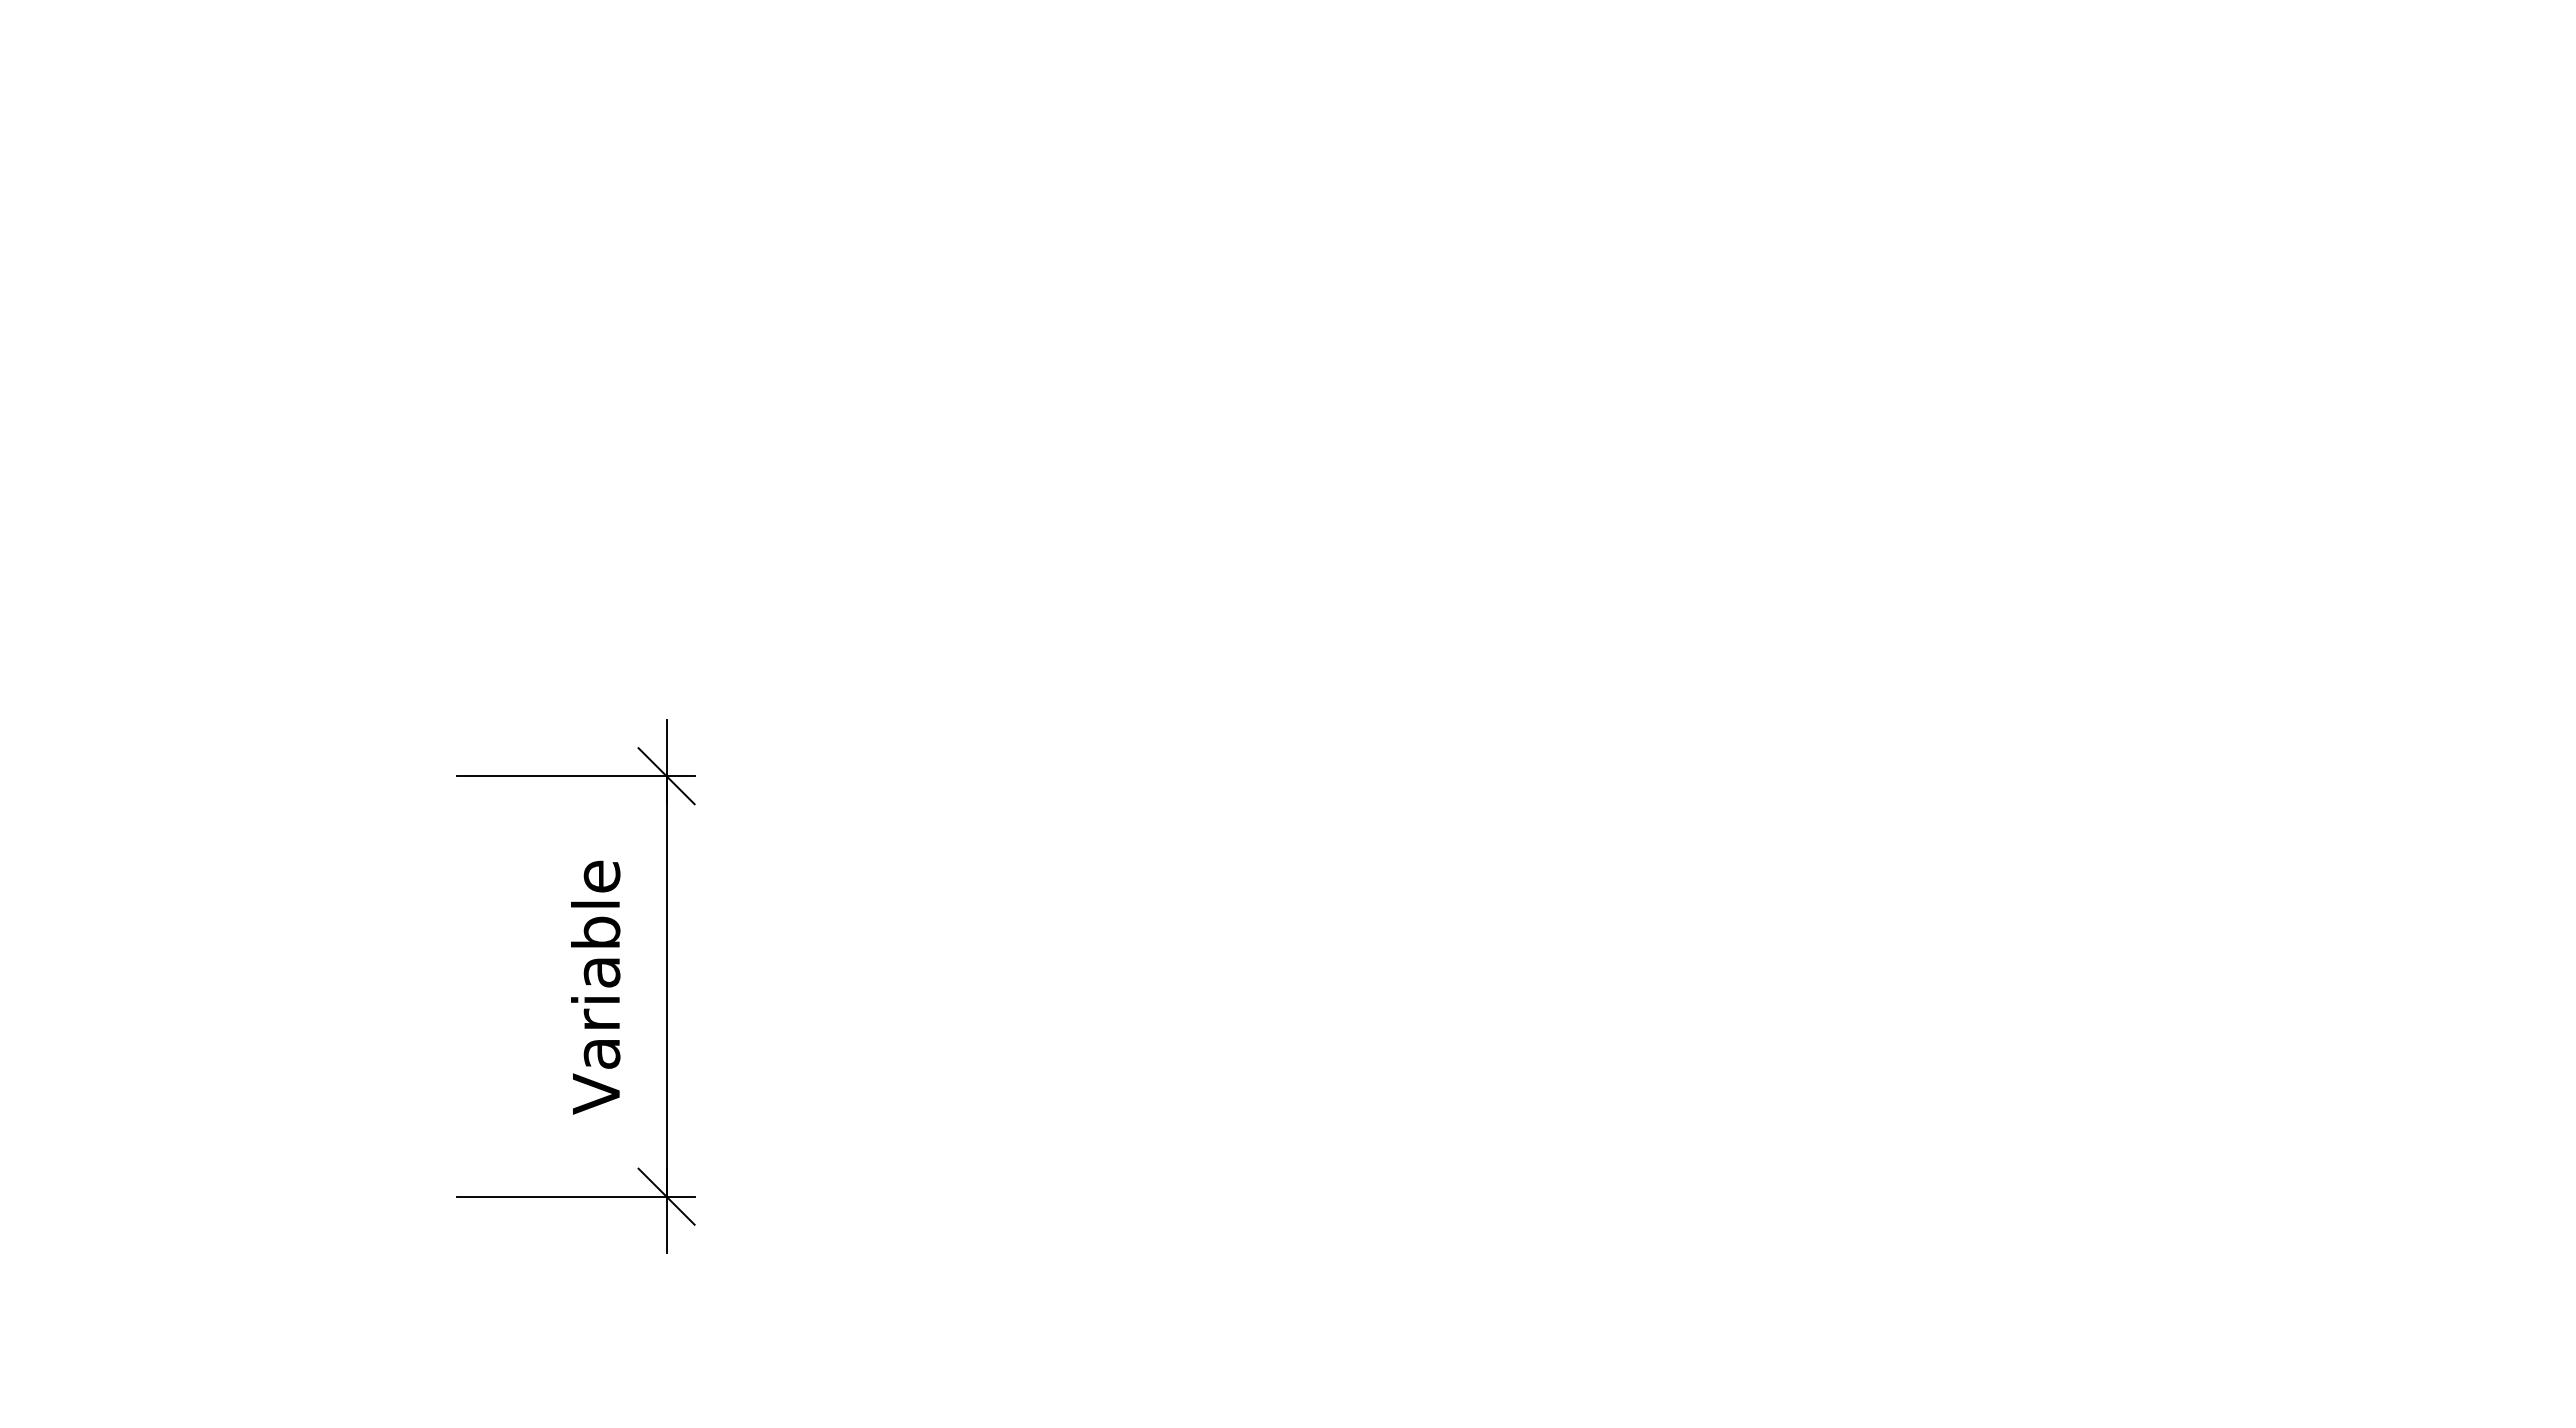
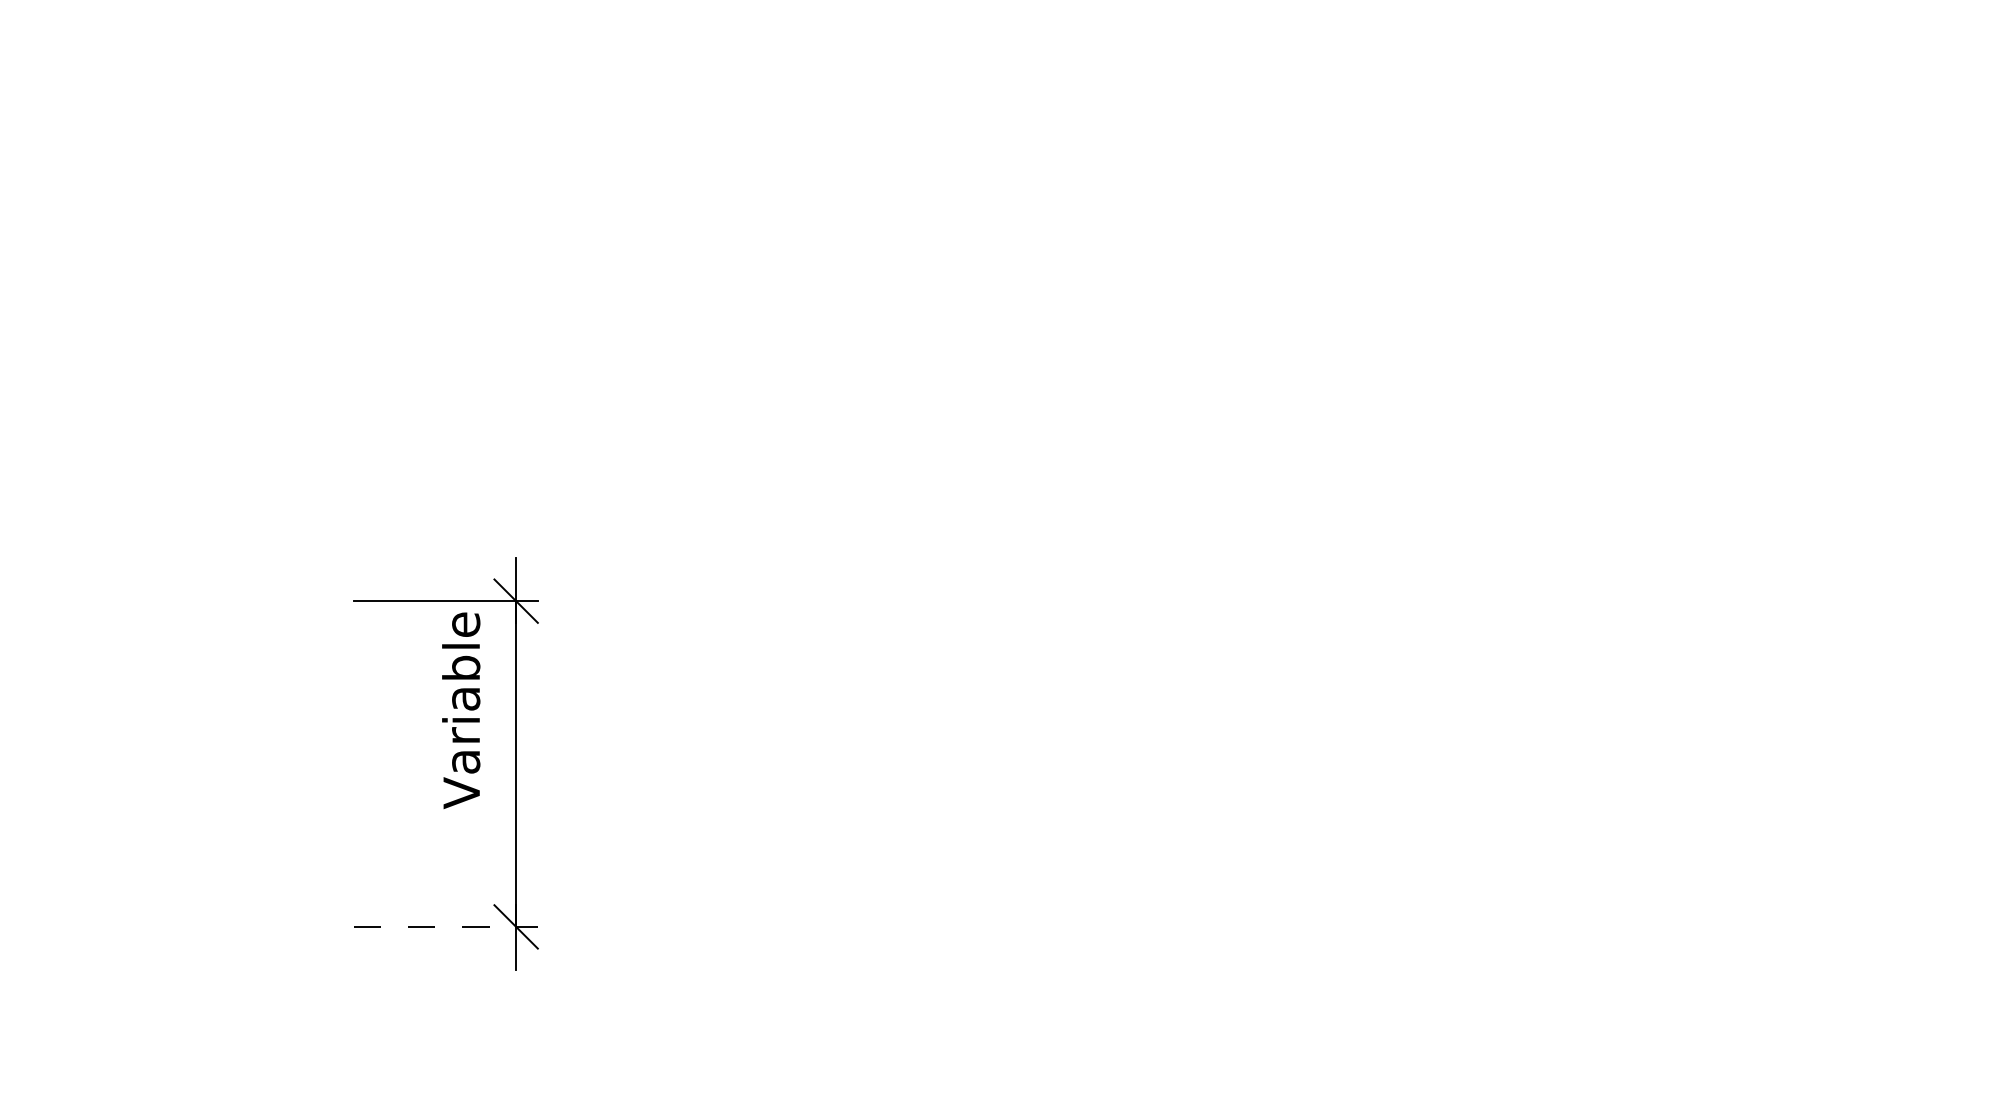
text: (595, 987) -> (461, 710), moved
line: (575, 1196) -> (445, 926), solid -> dashed

